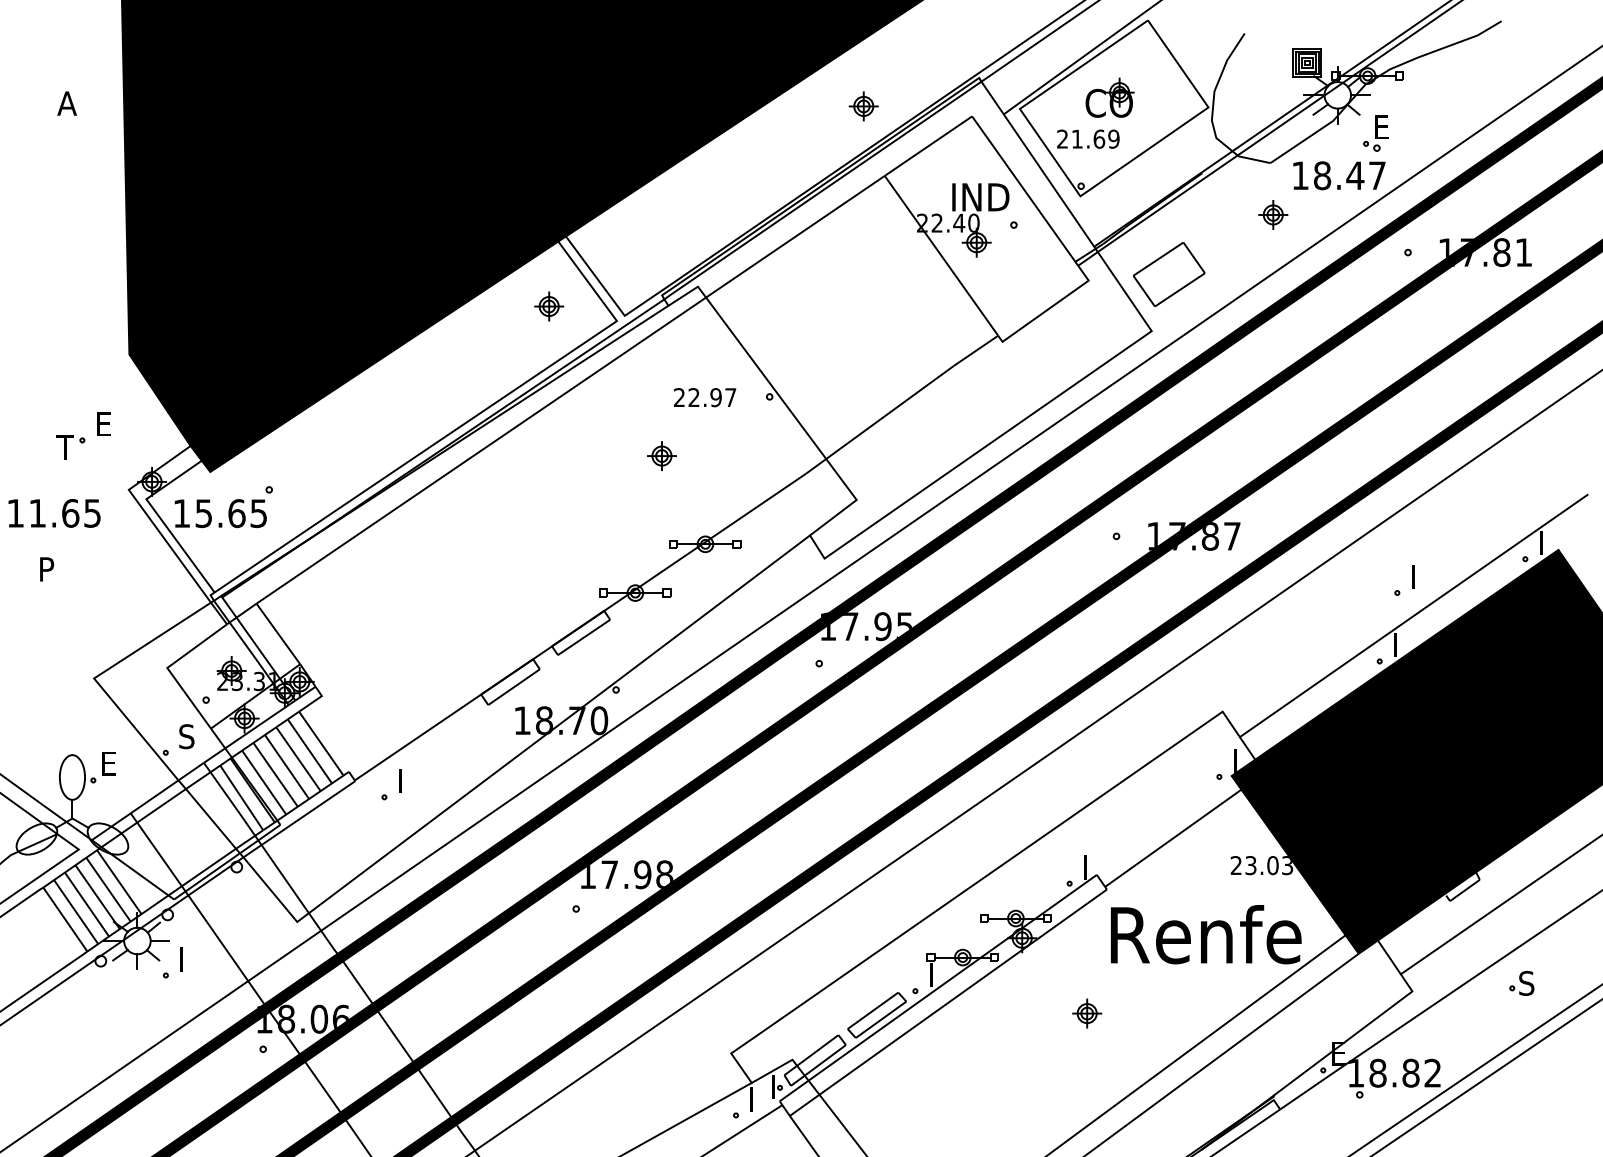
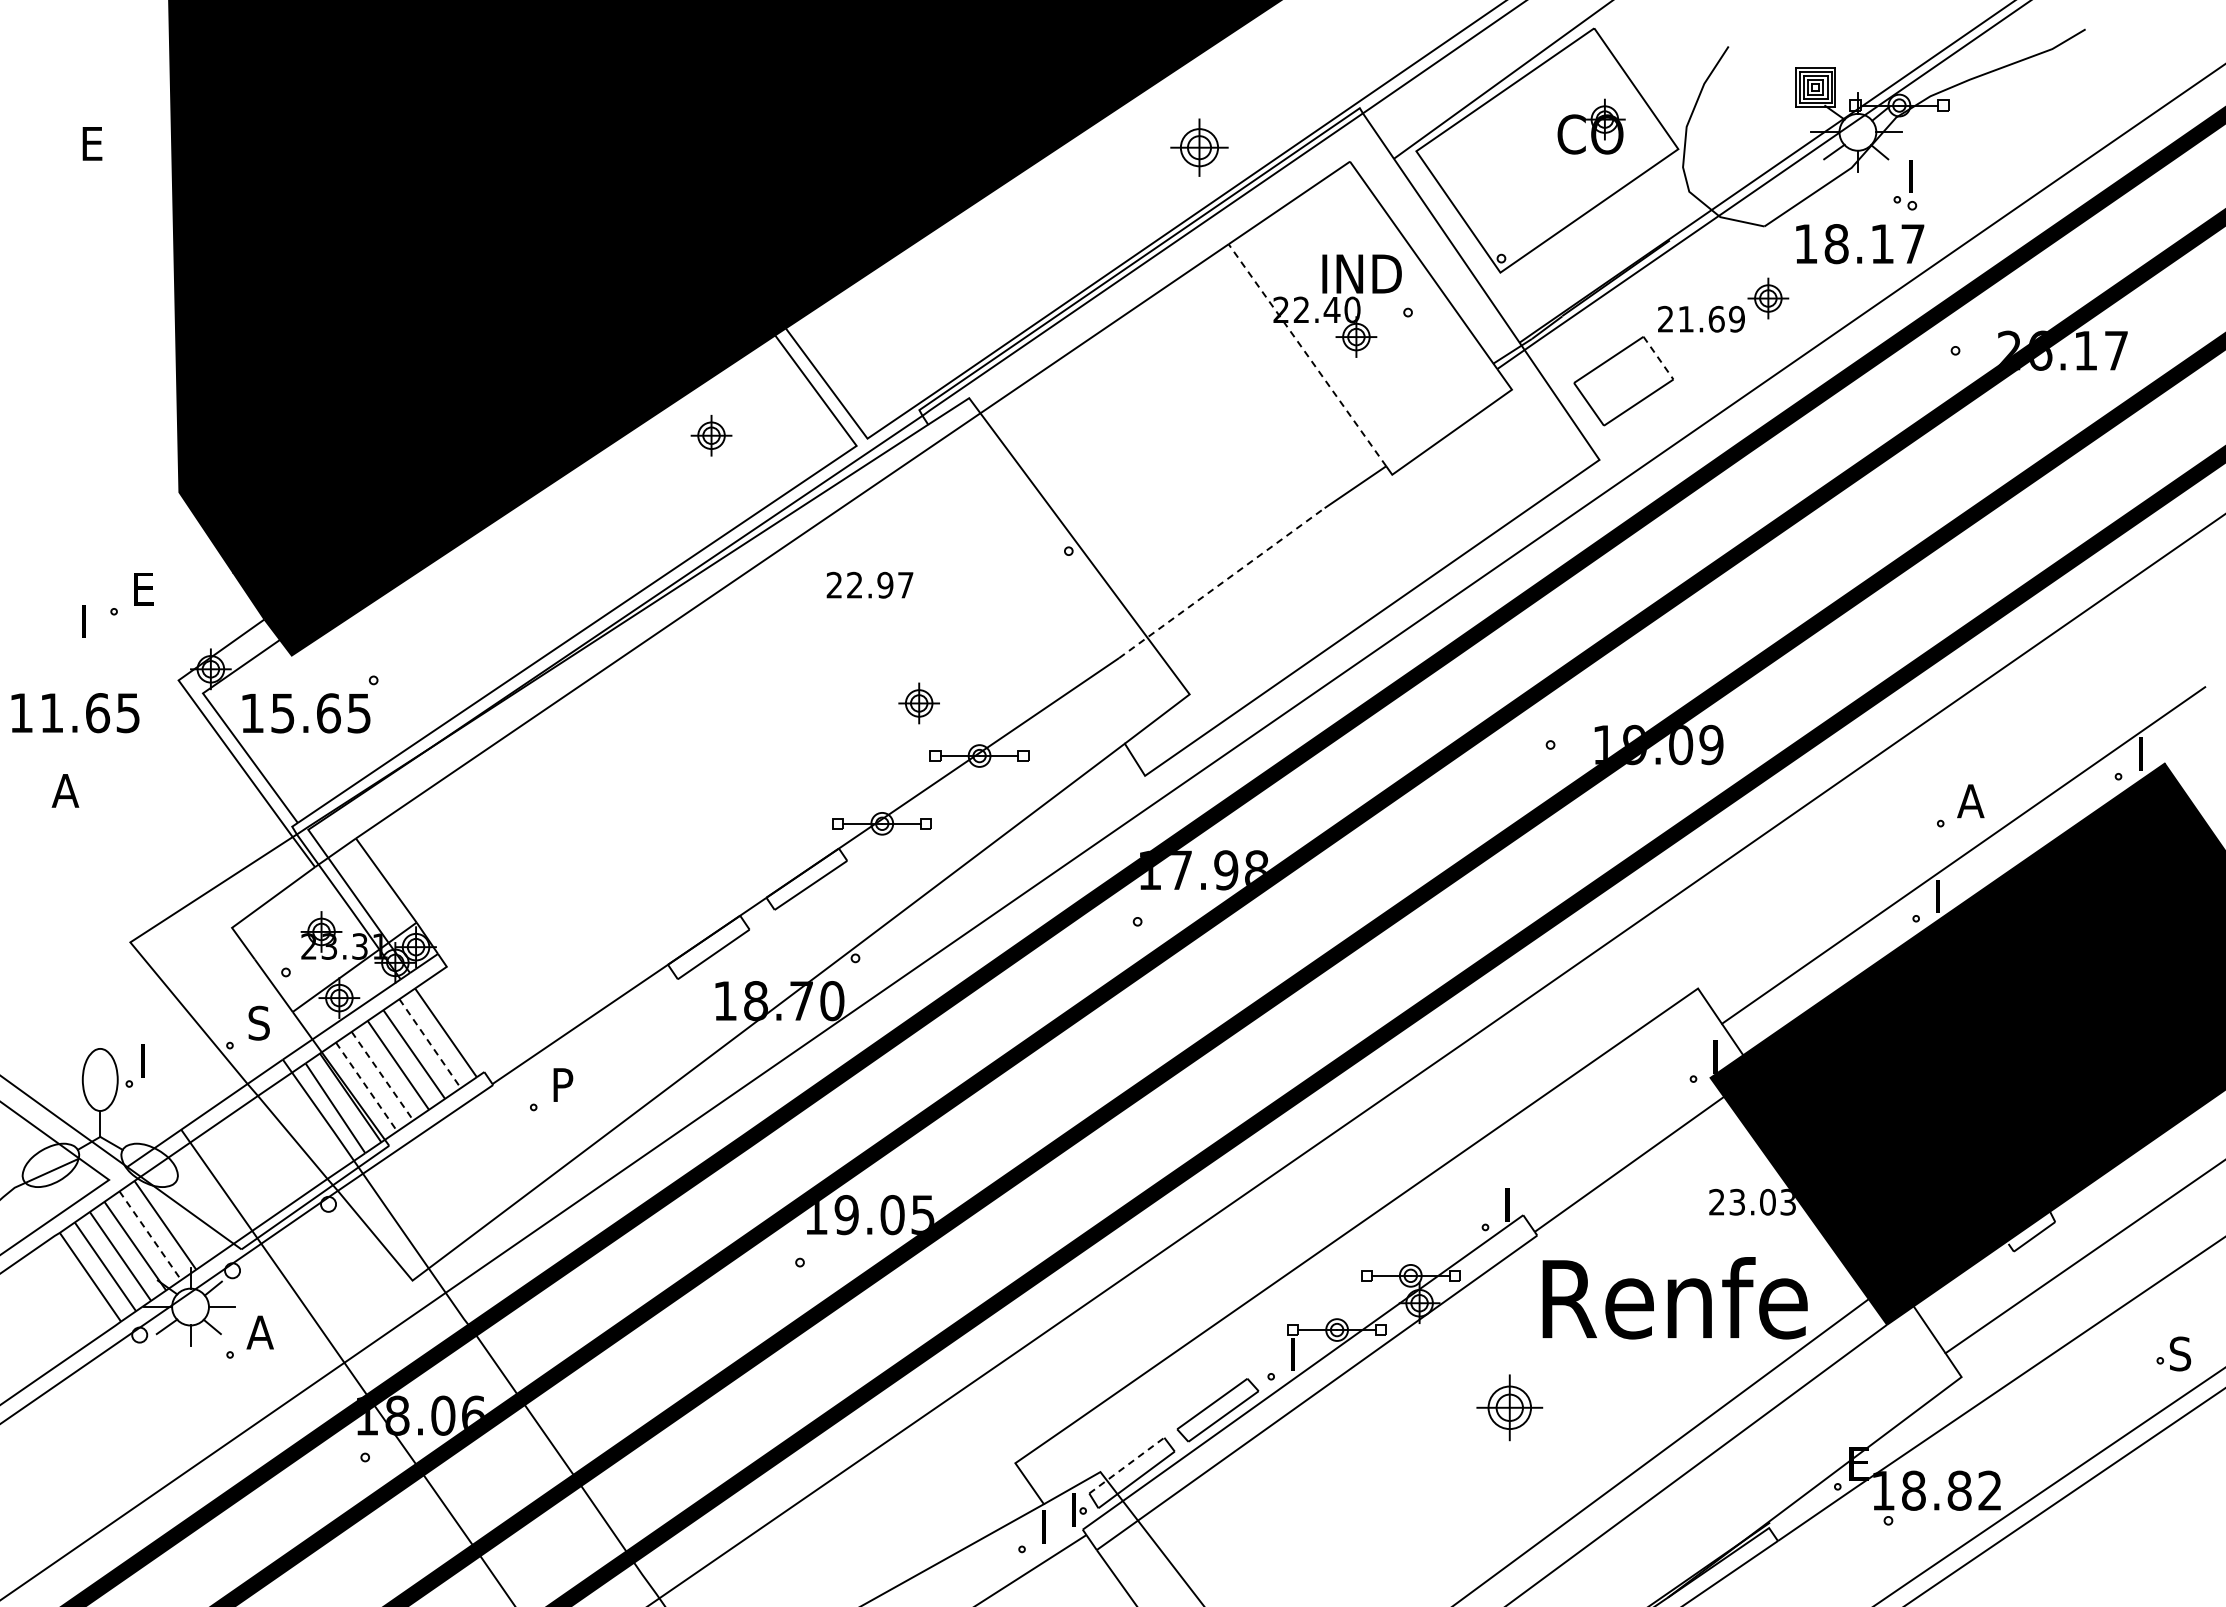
part: (1109, 97) -> (1591, 126), moved
text: (66, 103) -> (92, 143), A -> E
part: (863, 106) -> (1199, 147), size x1.4
text: (1382, 127) -> (1920, 176), E -> I
text: (1088, 138) -> (1701, 318), moved
text: (1355, 175) -> (1882, 243), 18.47 -> 18.17
text: (1485, 252) -> (2062, 350), 17.81 -> 26.17
line: (941, 255) -> (1307, 354), solid -> dashed
line: (1194, 258) -> (1658, 358), solid -> dashed
part: (549, 306) -> (711, 435), moved
text: (704, 397) -> (869, 584), moved
line: (880, 419) -> (1222, 582), solid -> dashed
text: (64, 447) -> (89, 621), T -> I
part: (661, 456) -> (918, 703), moved
text: (1205, 536) -> (1673, 744), 17.87 -> 19.09
text: (47, 569) -> (65, 790), P -> A
text: (1418, 577) -> (1970, 801), I -> A
text: (904, 625) -> (1256, 868), 17.95 -> 17.98
line: (310, 751) -> (430, 1044), solid -> dashed
text: (110, 763) -> (152, 1060), E -> I
line: (275, 775) -> (382, 1076), solid -> dashed
text: (405, 780) -> (563, 1084), I -> P
line: (264, 782) -> (366, 1087), solid -> dashed
text: (637, 875) -> (884, 1215), 17.98 -> 19.05
line: (108, 890) -> (150, 1236), solid -> dashed
text: (187, 959) -> (259, 1332), I -> A
part: (1521, 983) -> (2173, 1353), moved
part: (1086, 1013) -> (1509, 1407), size x1.6
line: (811, 1055) -> (1126, 1465), solid -> dashed

